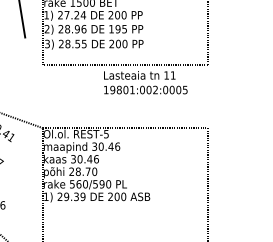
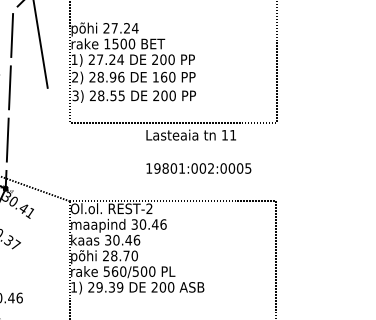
text: (120, 28) -> (167, 76), 195 -> 160
text: (145, 90) -> (198, 168), moved
text: (106, 133) -> (149, 208), REST-5 -> REST-2
text: (101, 184) -> (143, 271), 560/590 -> 560/500

